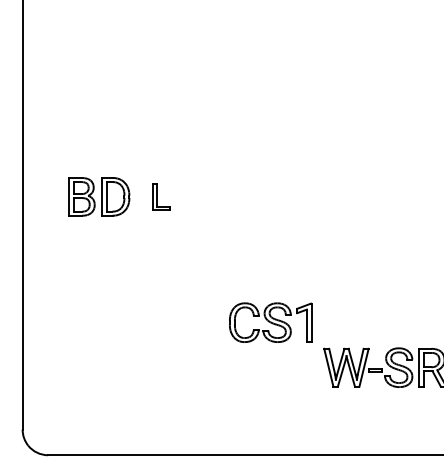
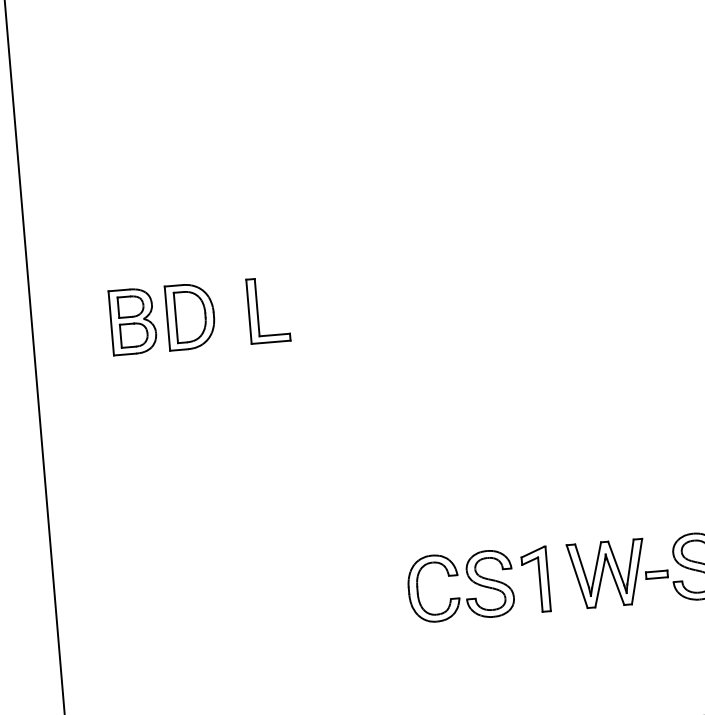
part: (161, 196) -> (268, 309), size x1.43
part: (270, 322) -> (478, 584), moved

